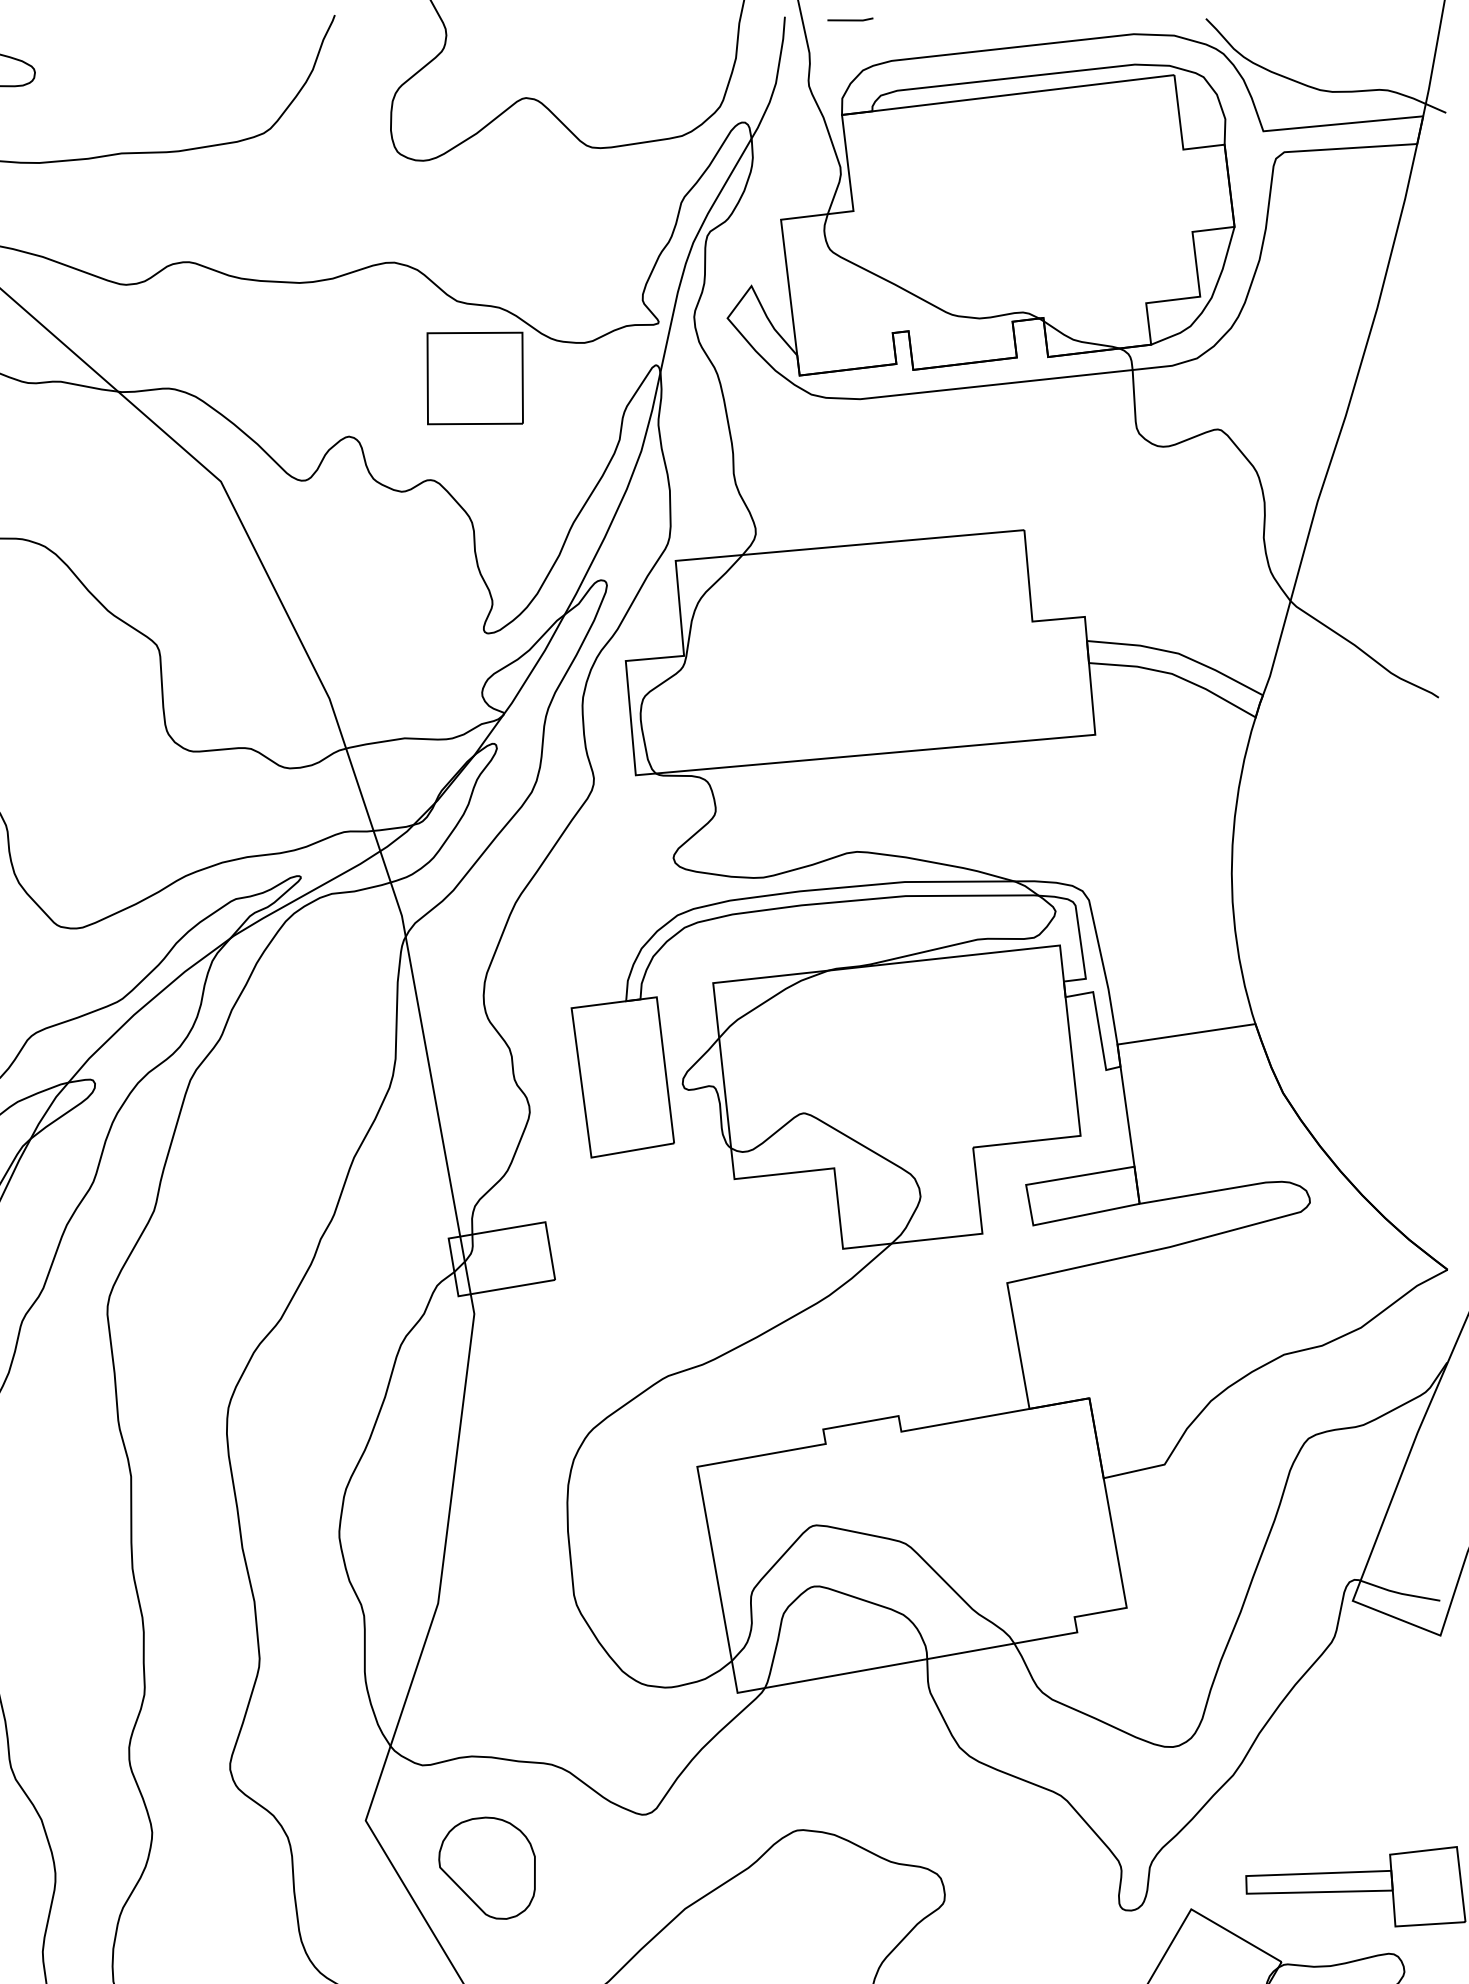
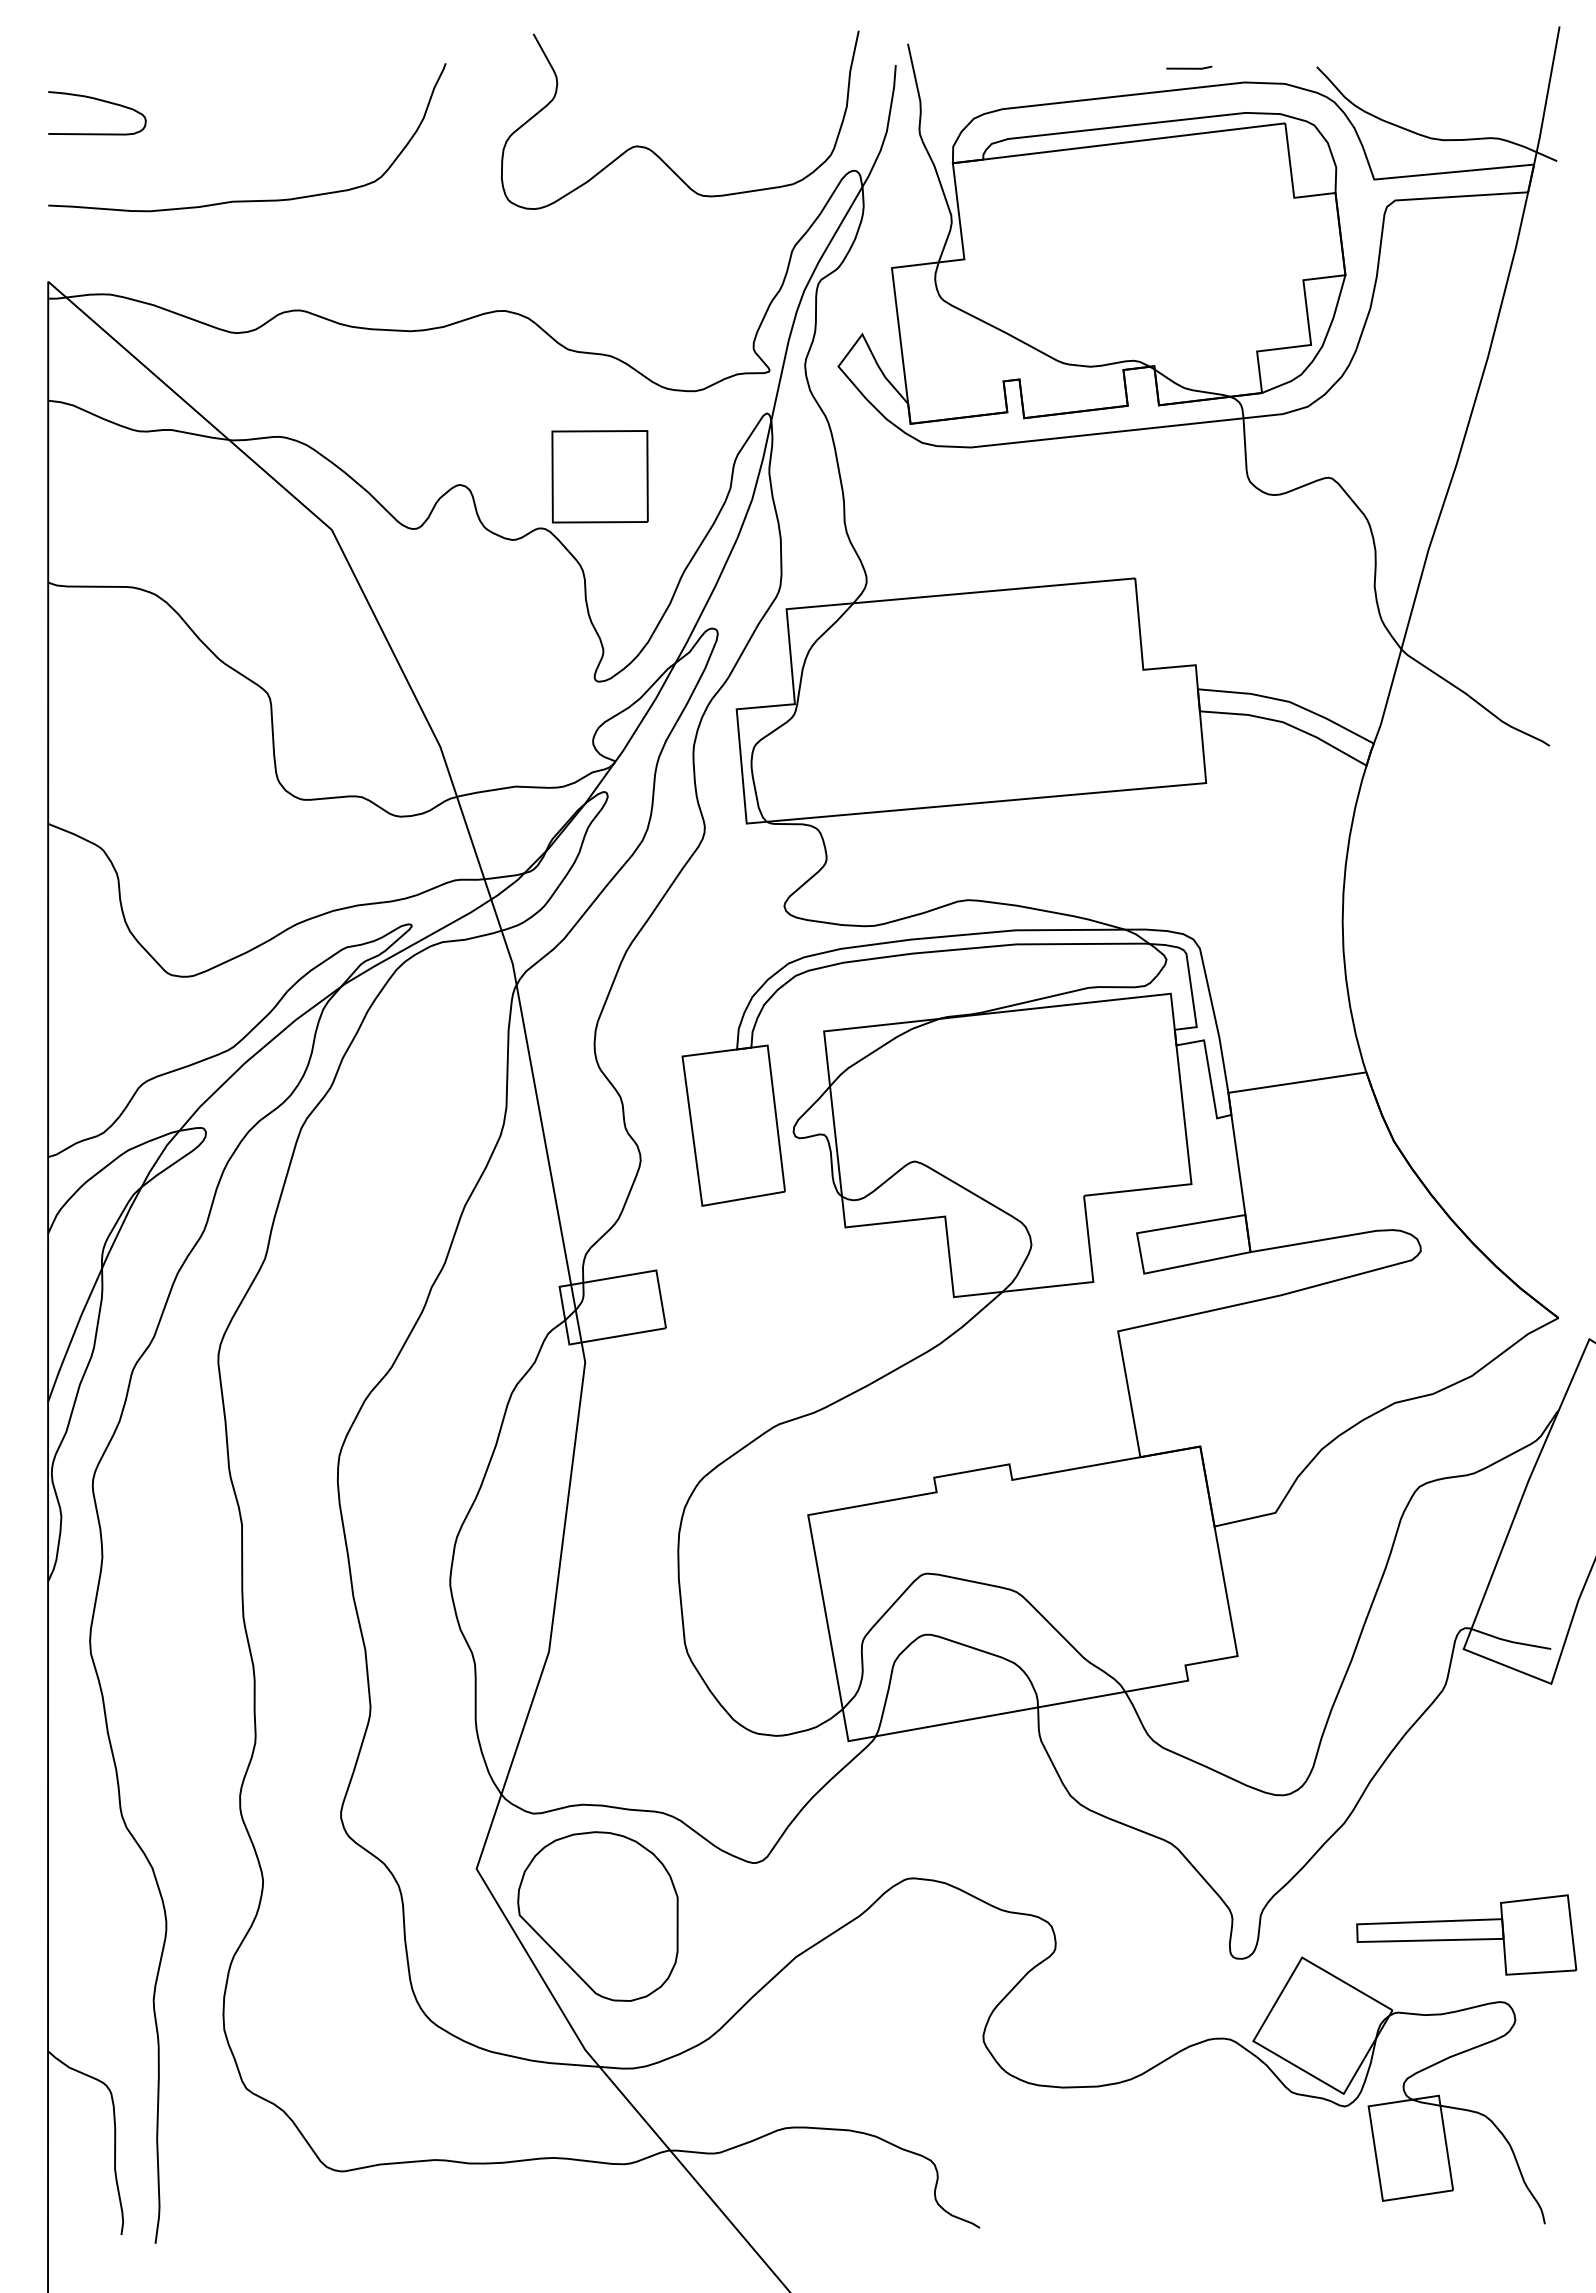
line: (850, 19) -> (1189, 67), moved
part: (474, 378) -> (599, 476), moved
part: (486, 1868) -> (597, 1916), size x1.67

